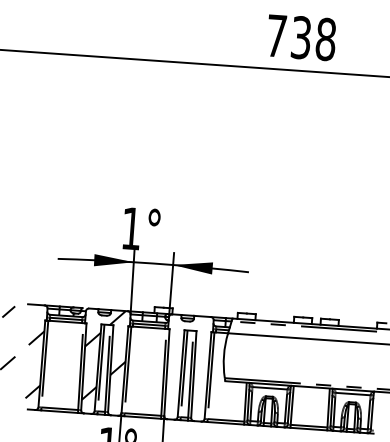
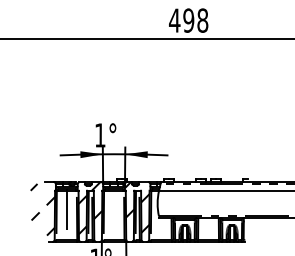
text: (288, 36) -> (181, 20), 738 -> 498
line: (63, 354) -> (66, 209), added
hatch: (185, 366) -> (136, 211), added

